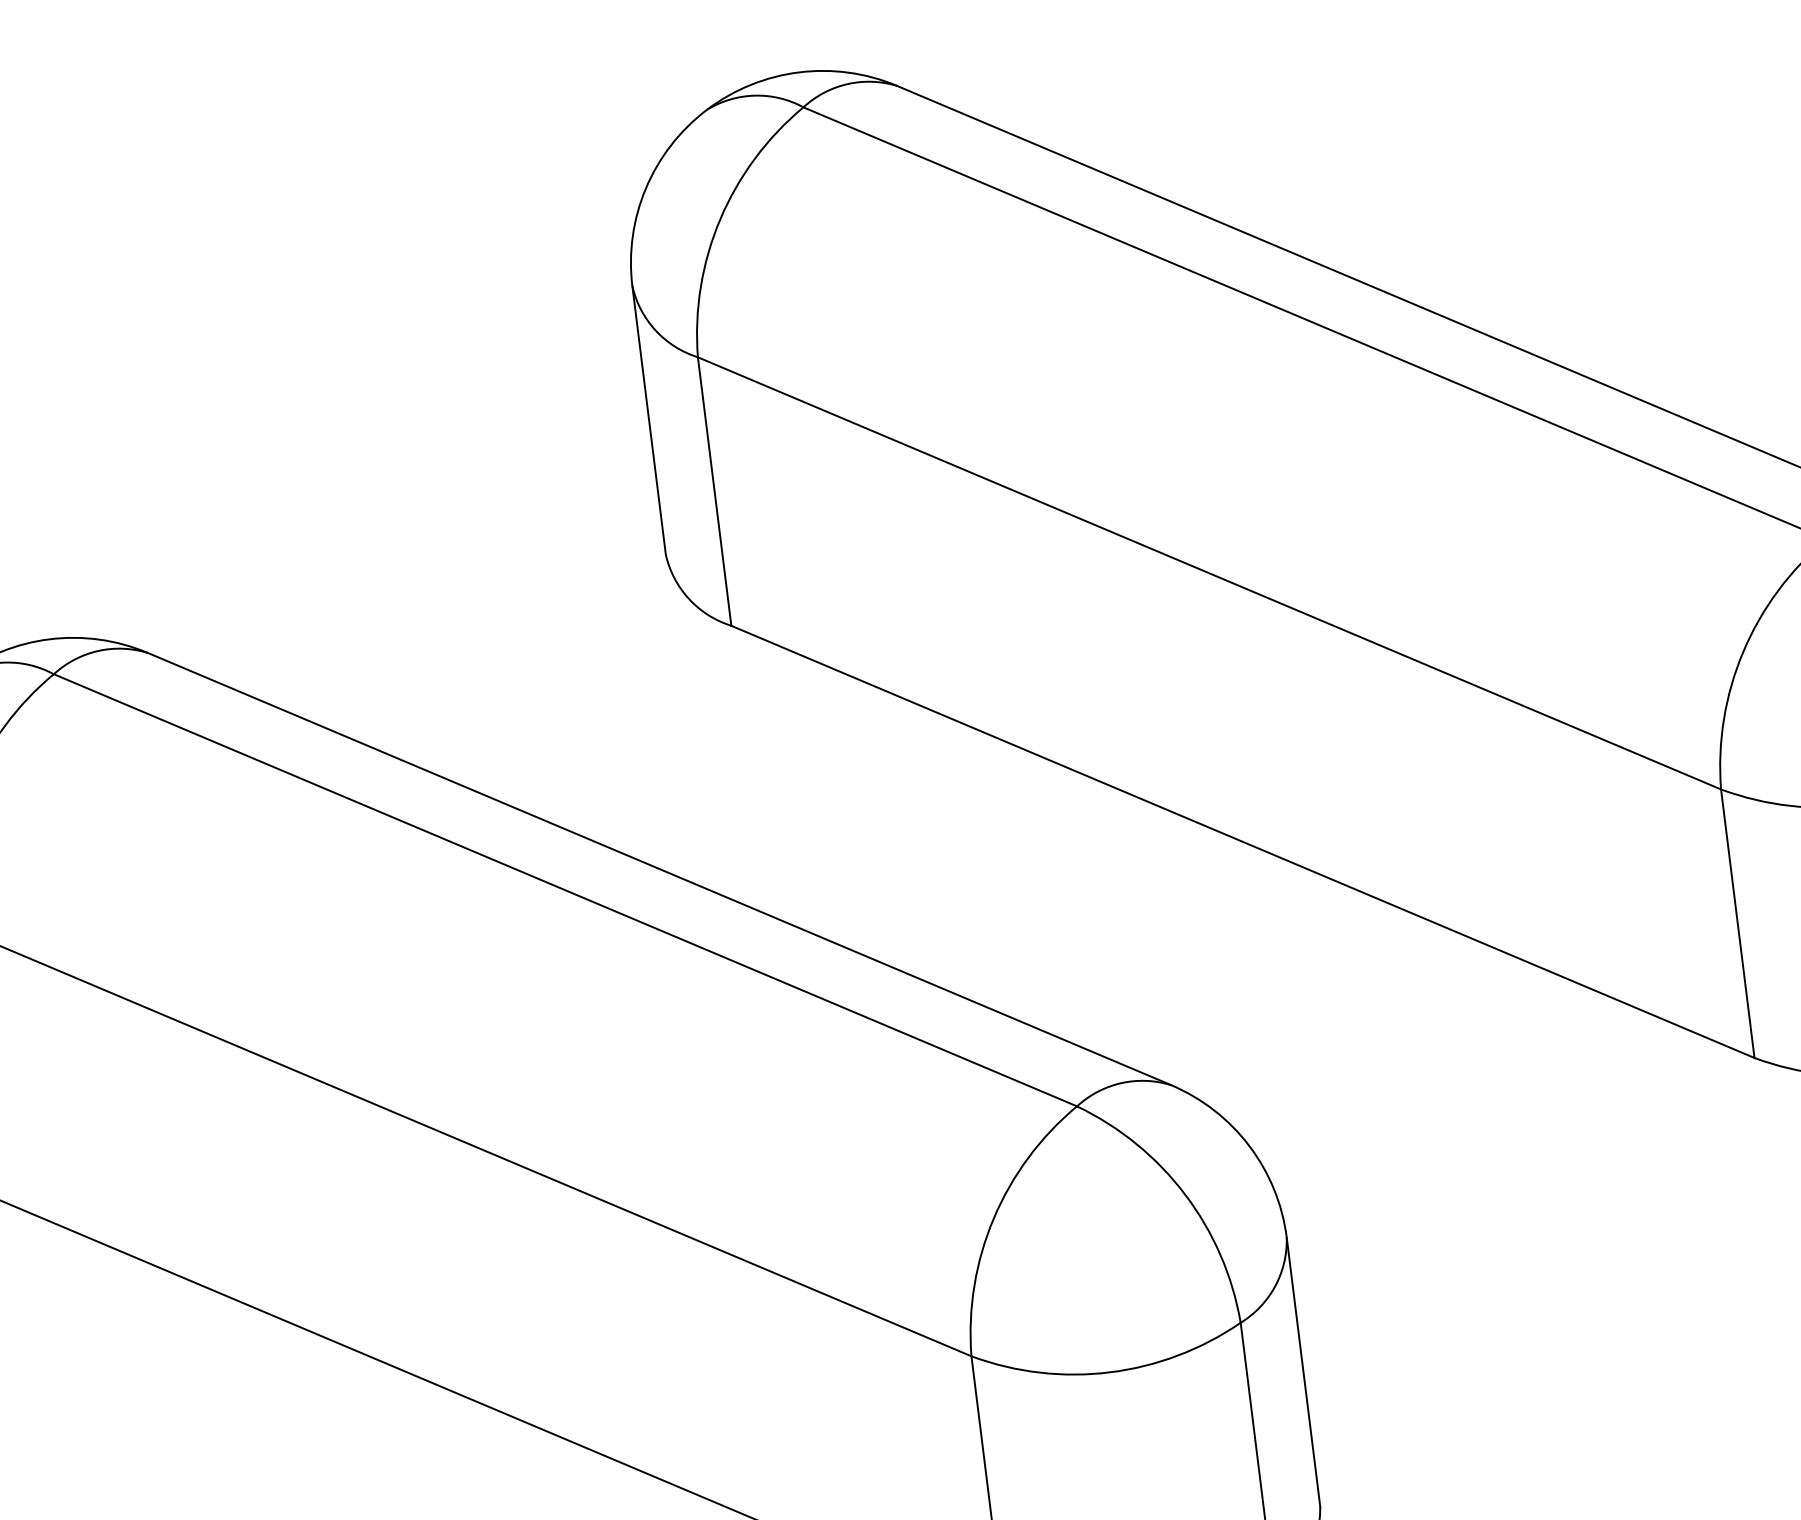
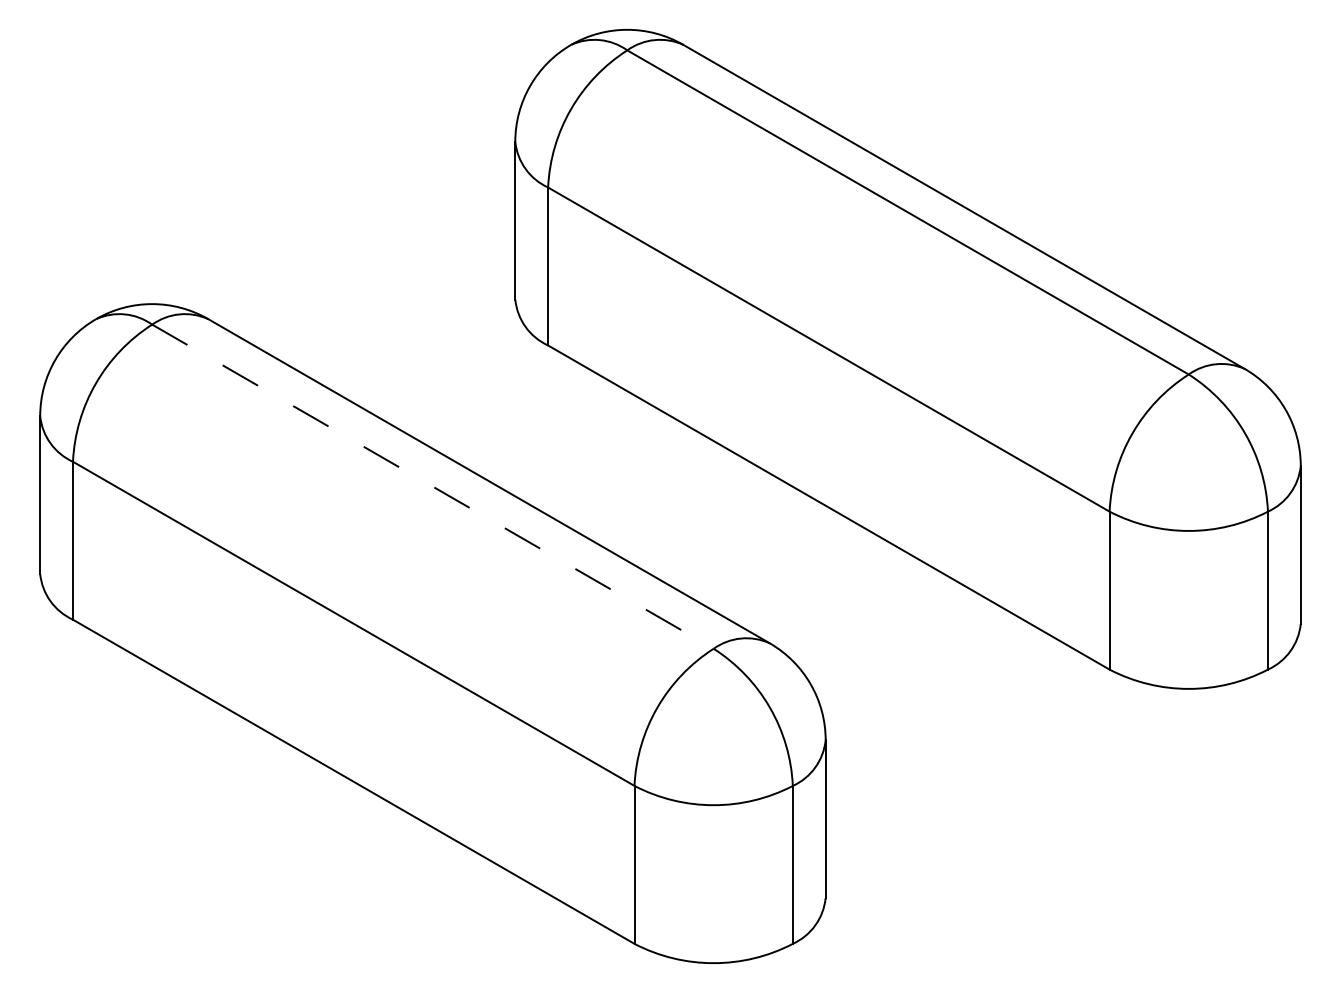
line: (566, 889) -> (433, 486), solid -> dashed

